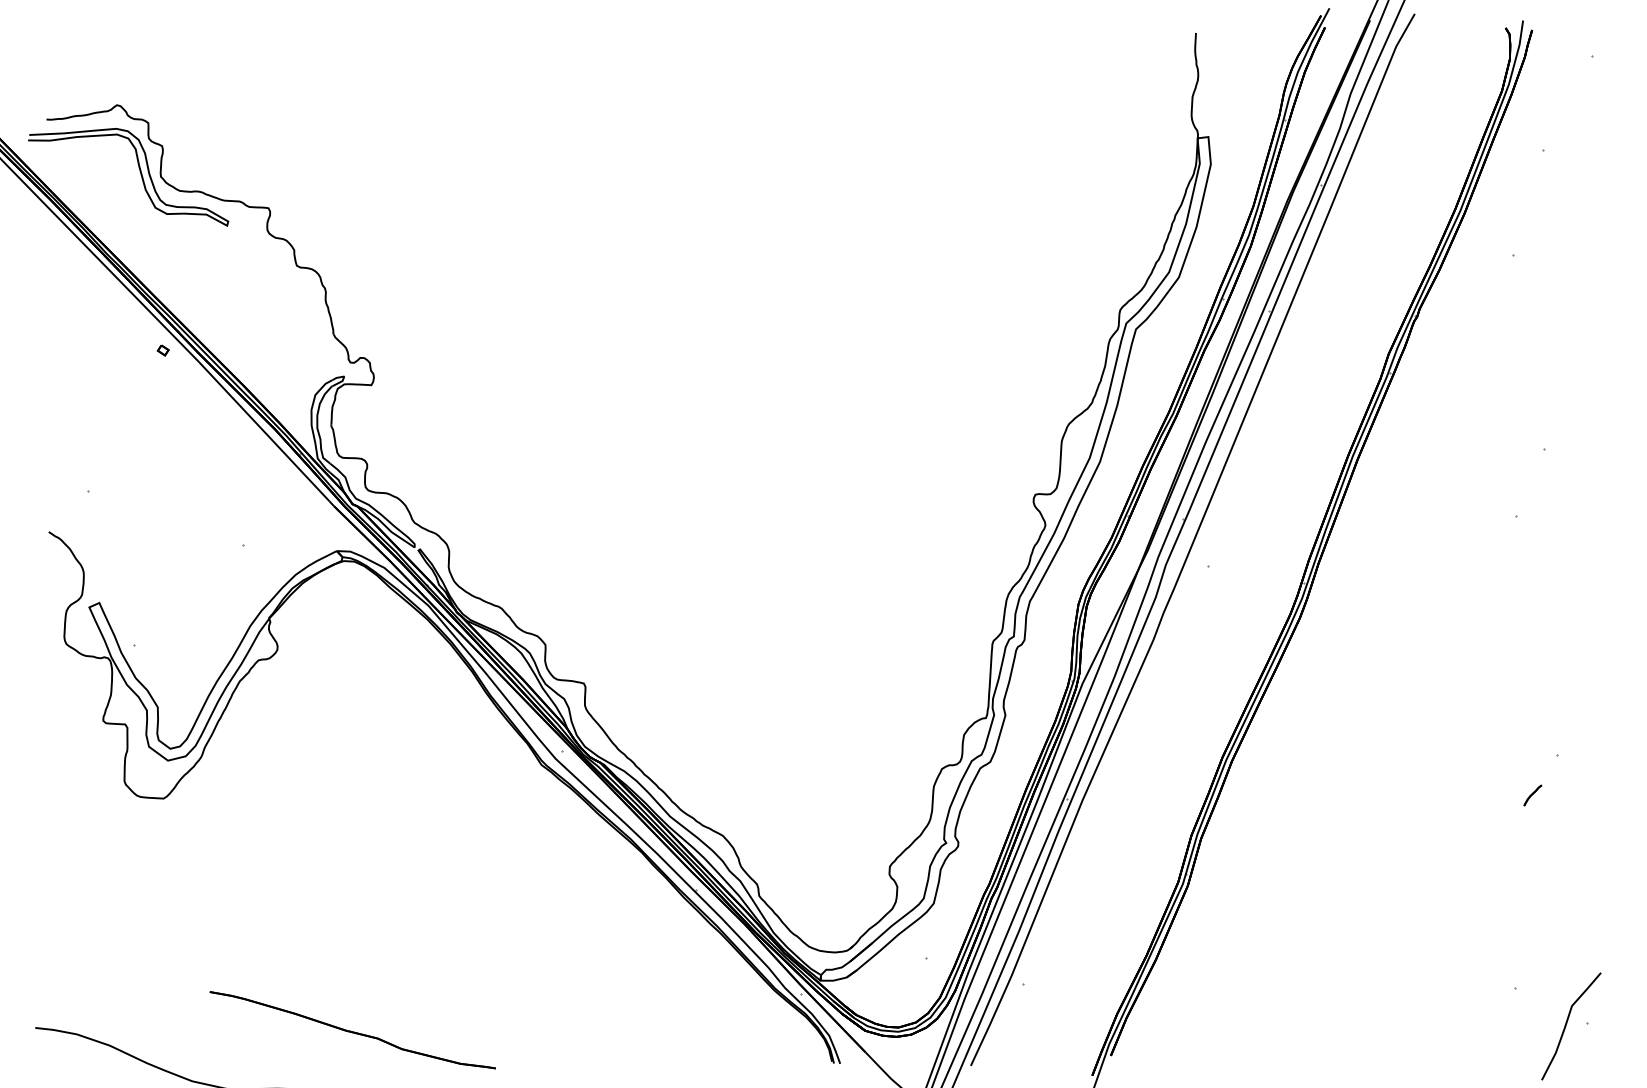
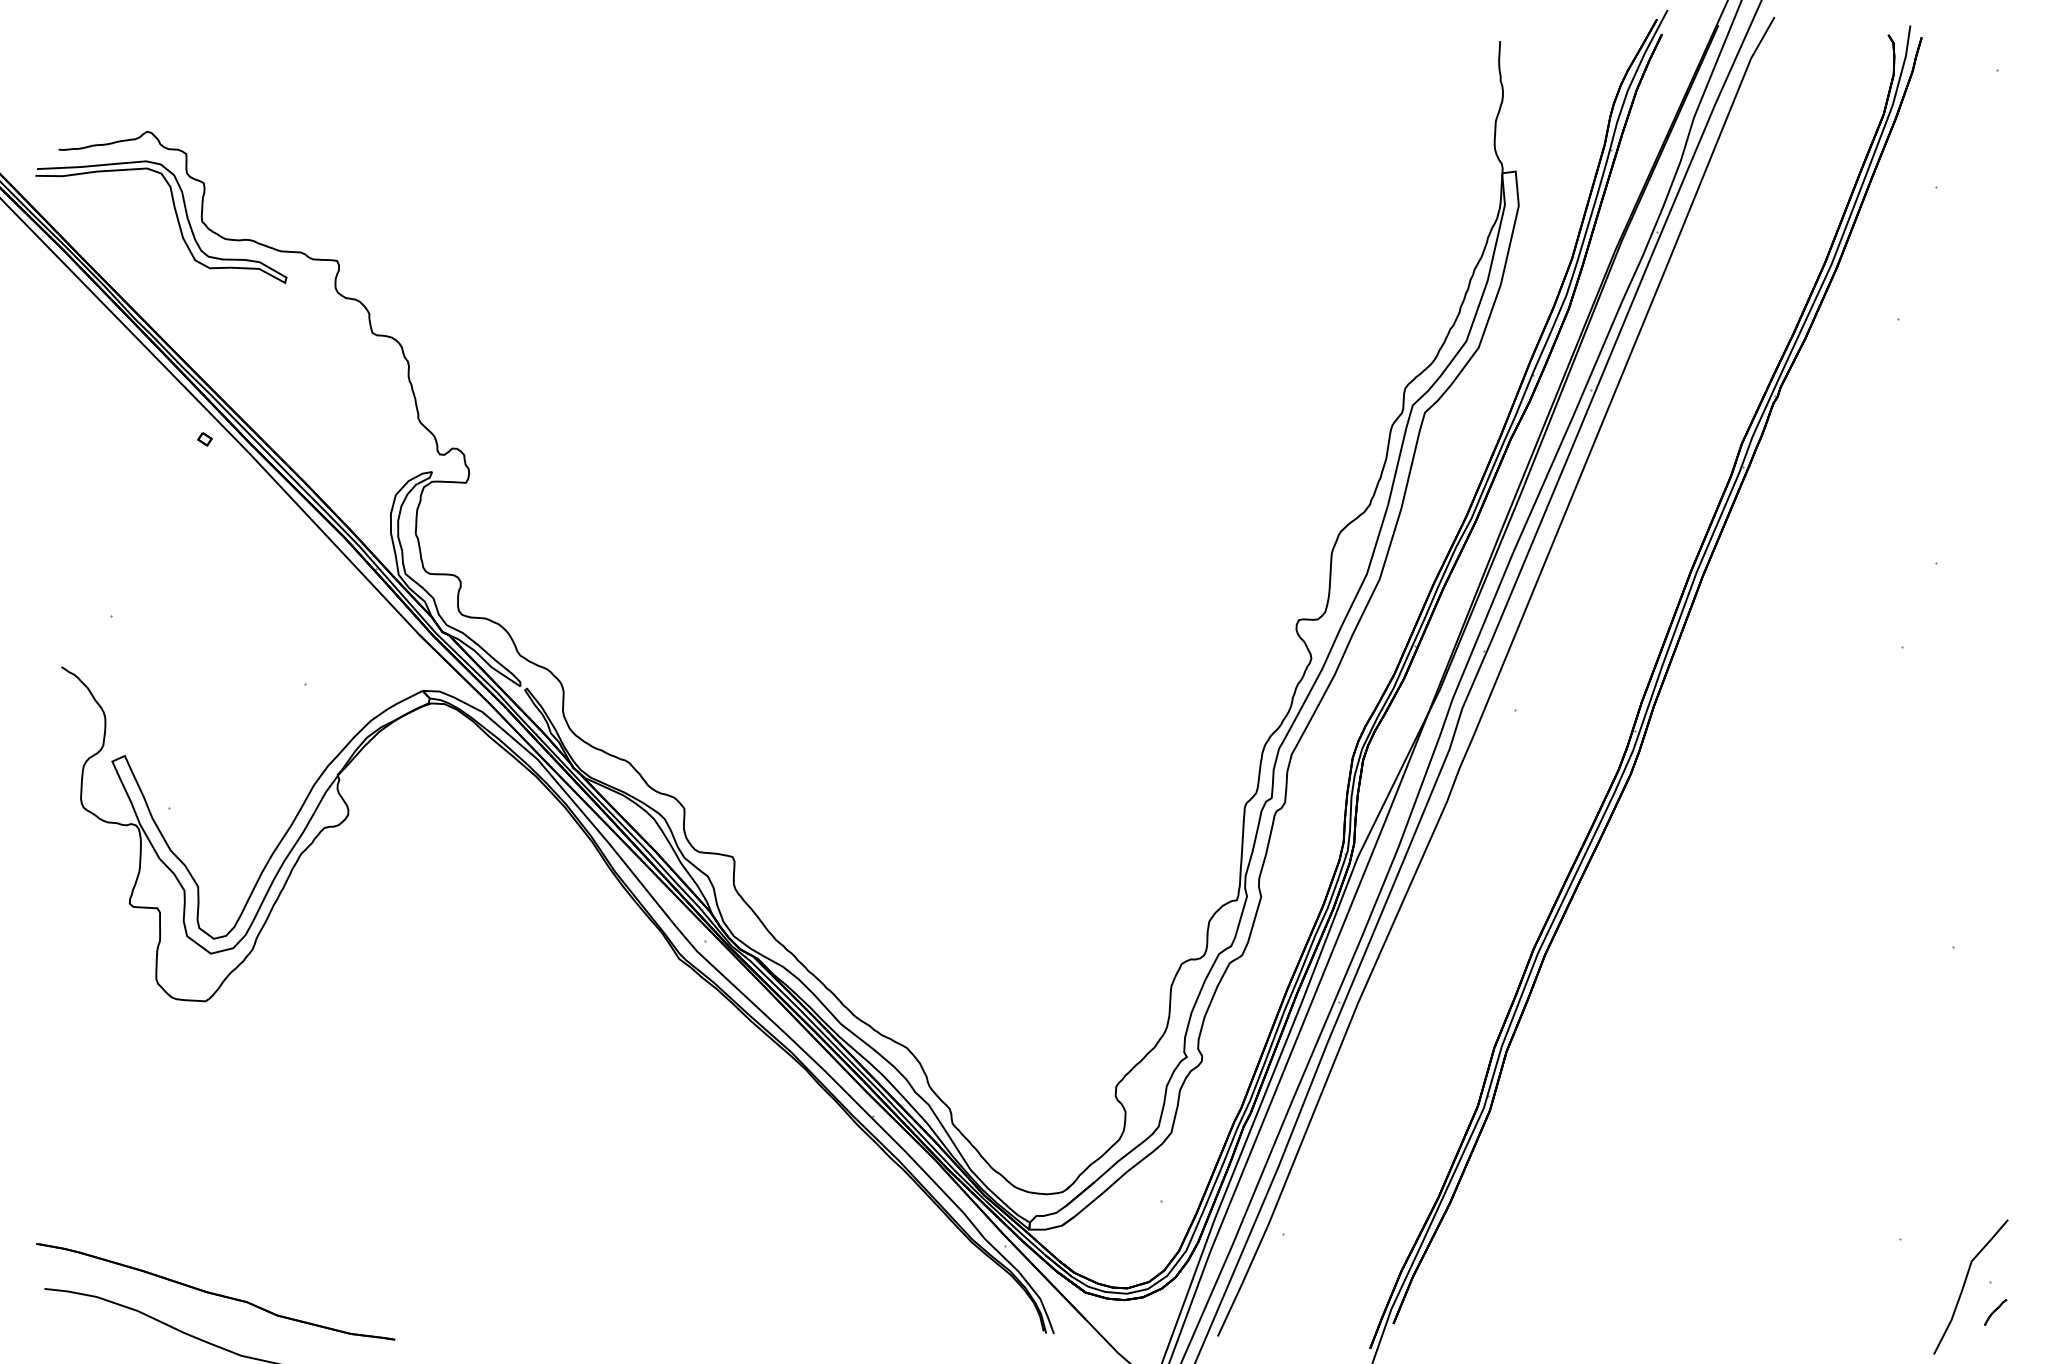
part: (1532, 795) -> (1995, 1312), moved
part: (352, 1030) -> (215, 1291), moved

